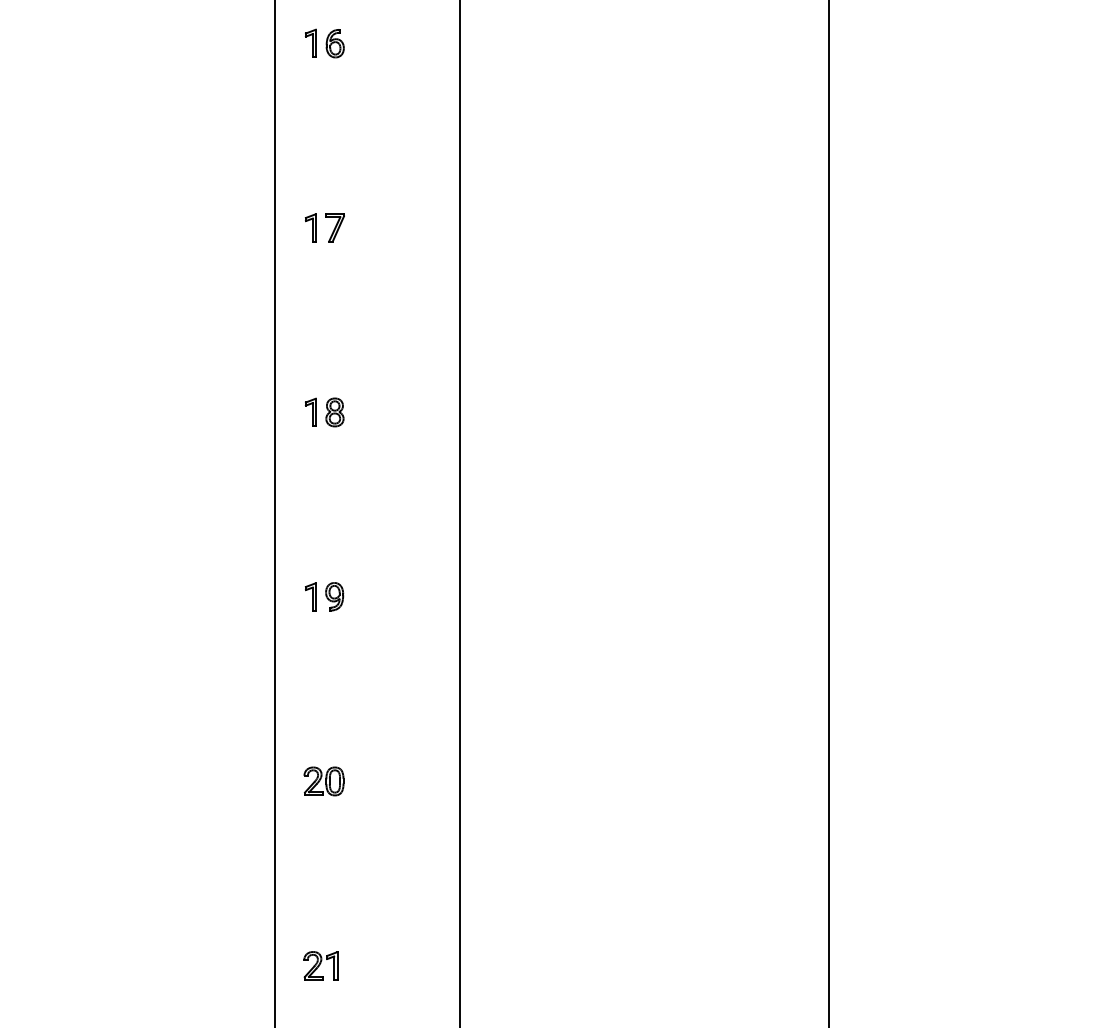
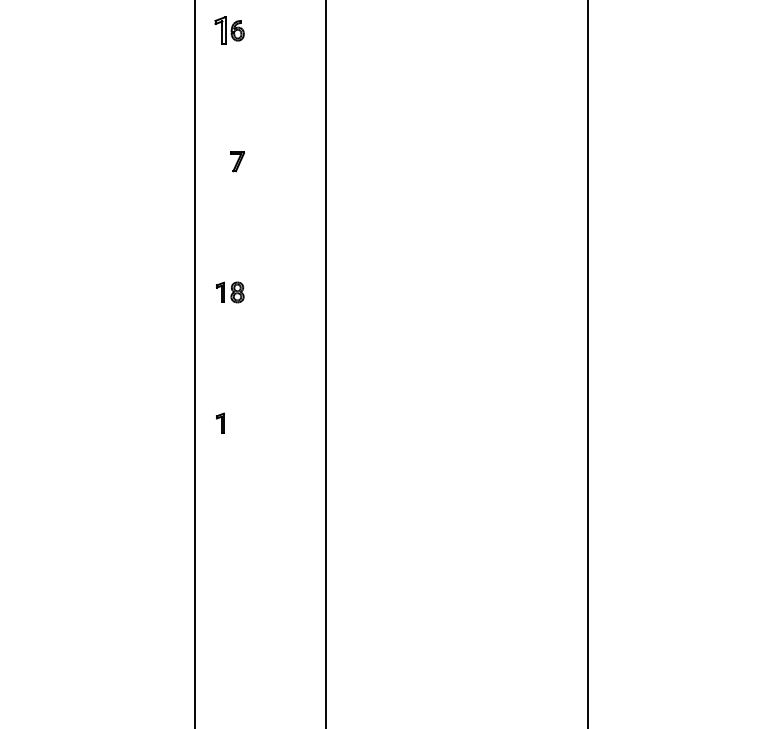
part: (310, 42) -> (220, 30), size x1.4
part: (310, 227) -> (220, 161), removed
part: (334, 596) -> (237, 423), removed
part: (323, 781) -> (229, 554), removed
part: (320, 965) -> (227, 684), removed

